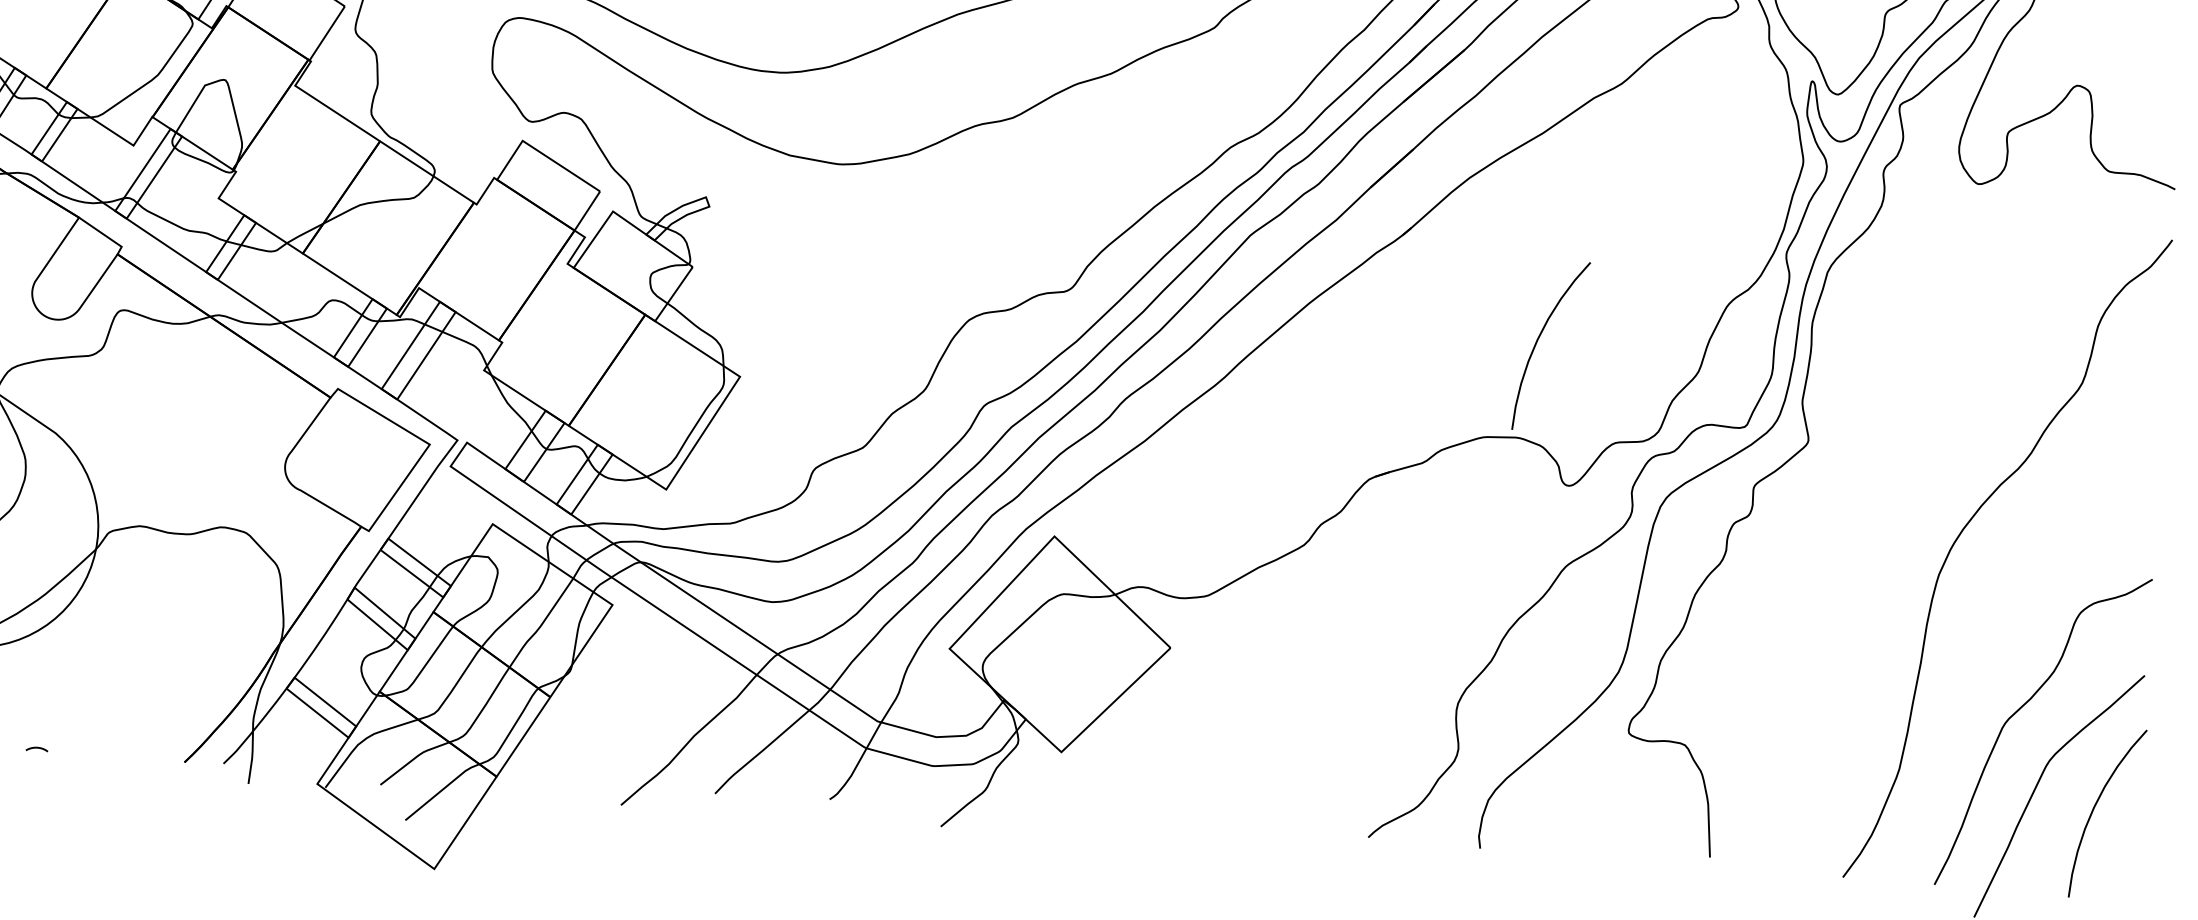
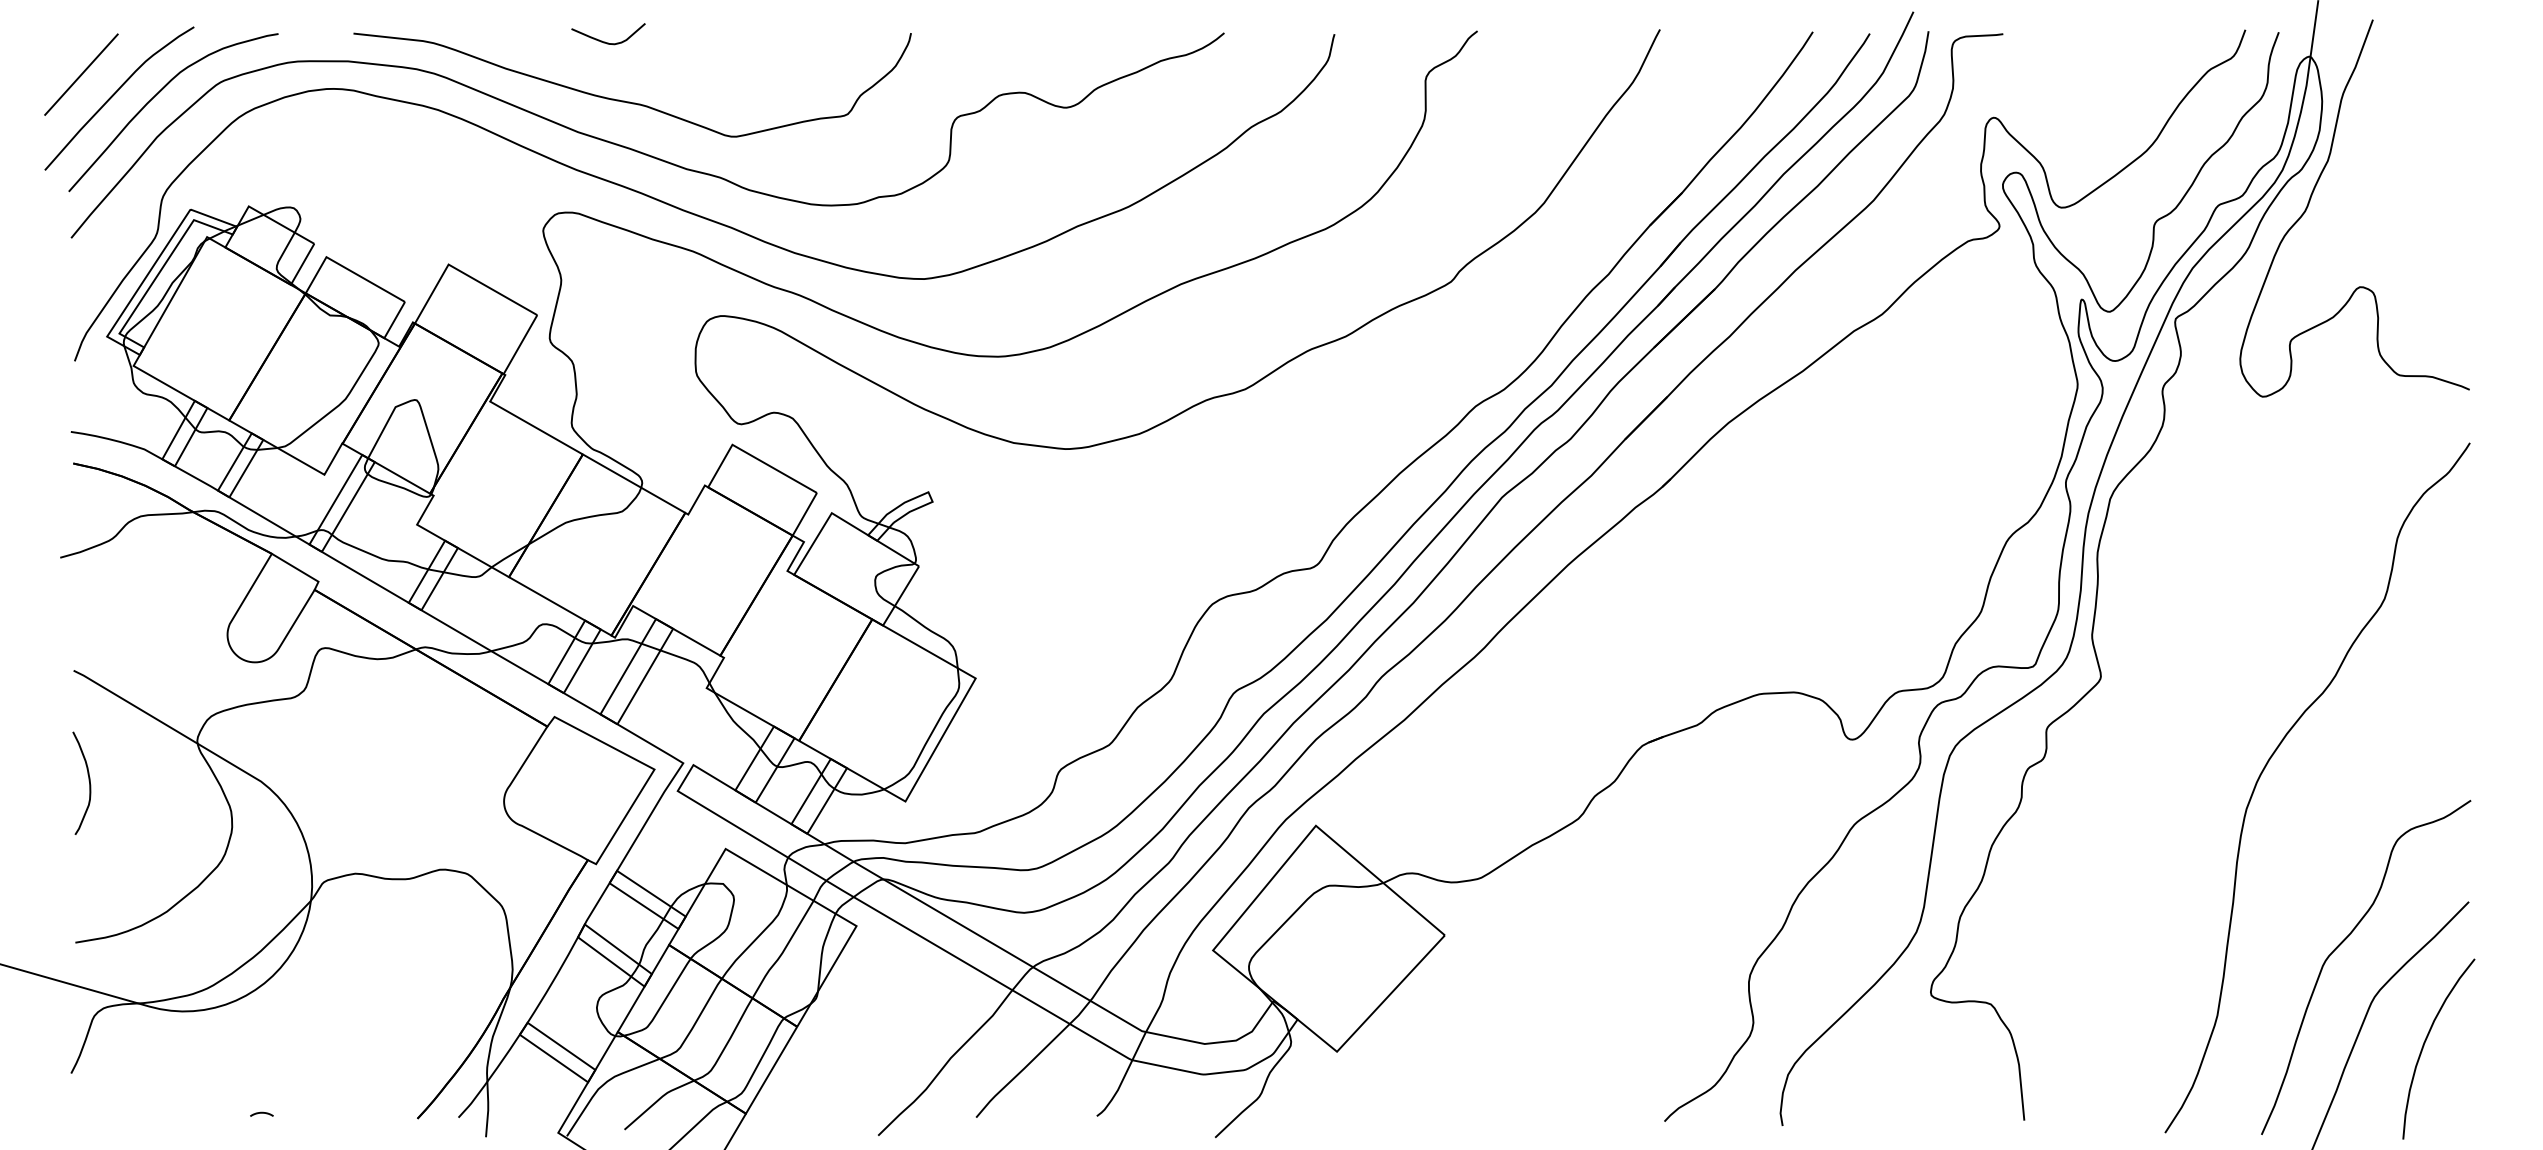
curve: (1539, 338) -> (1812, 586), removed

